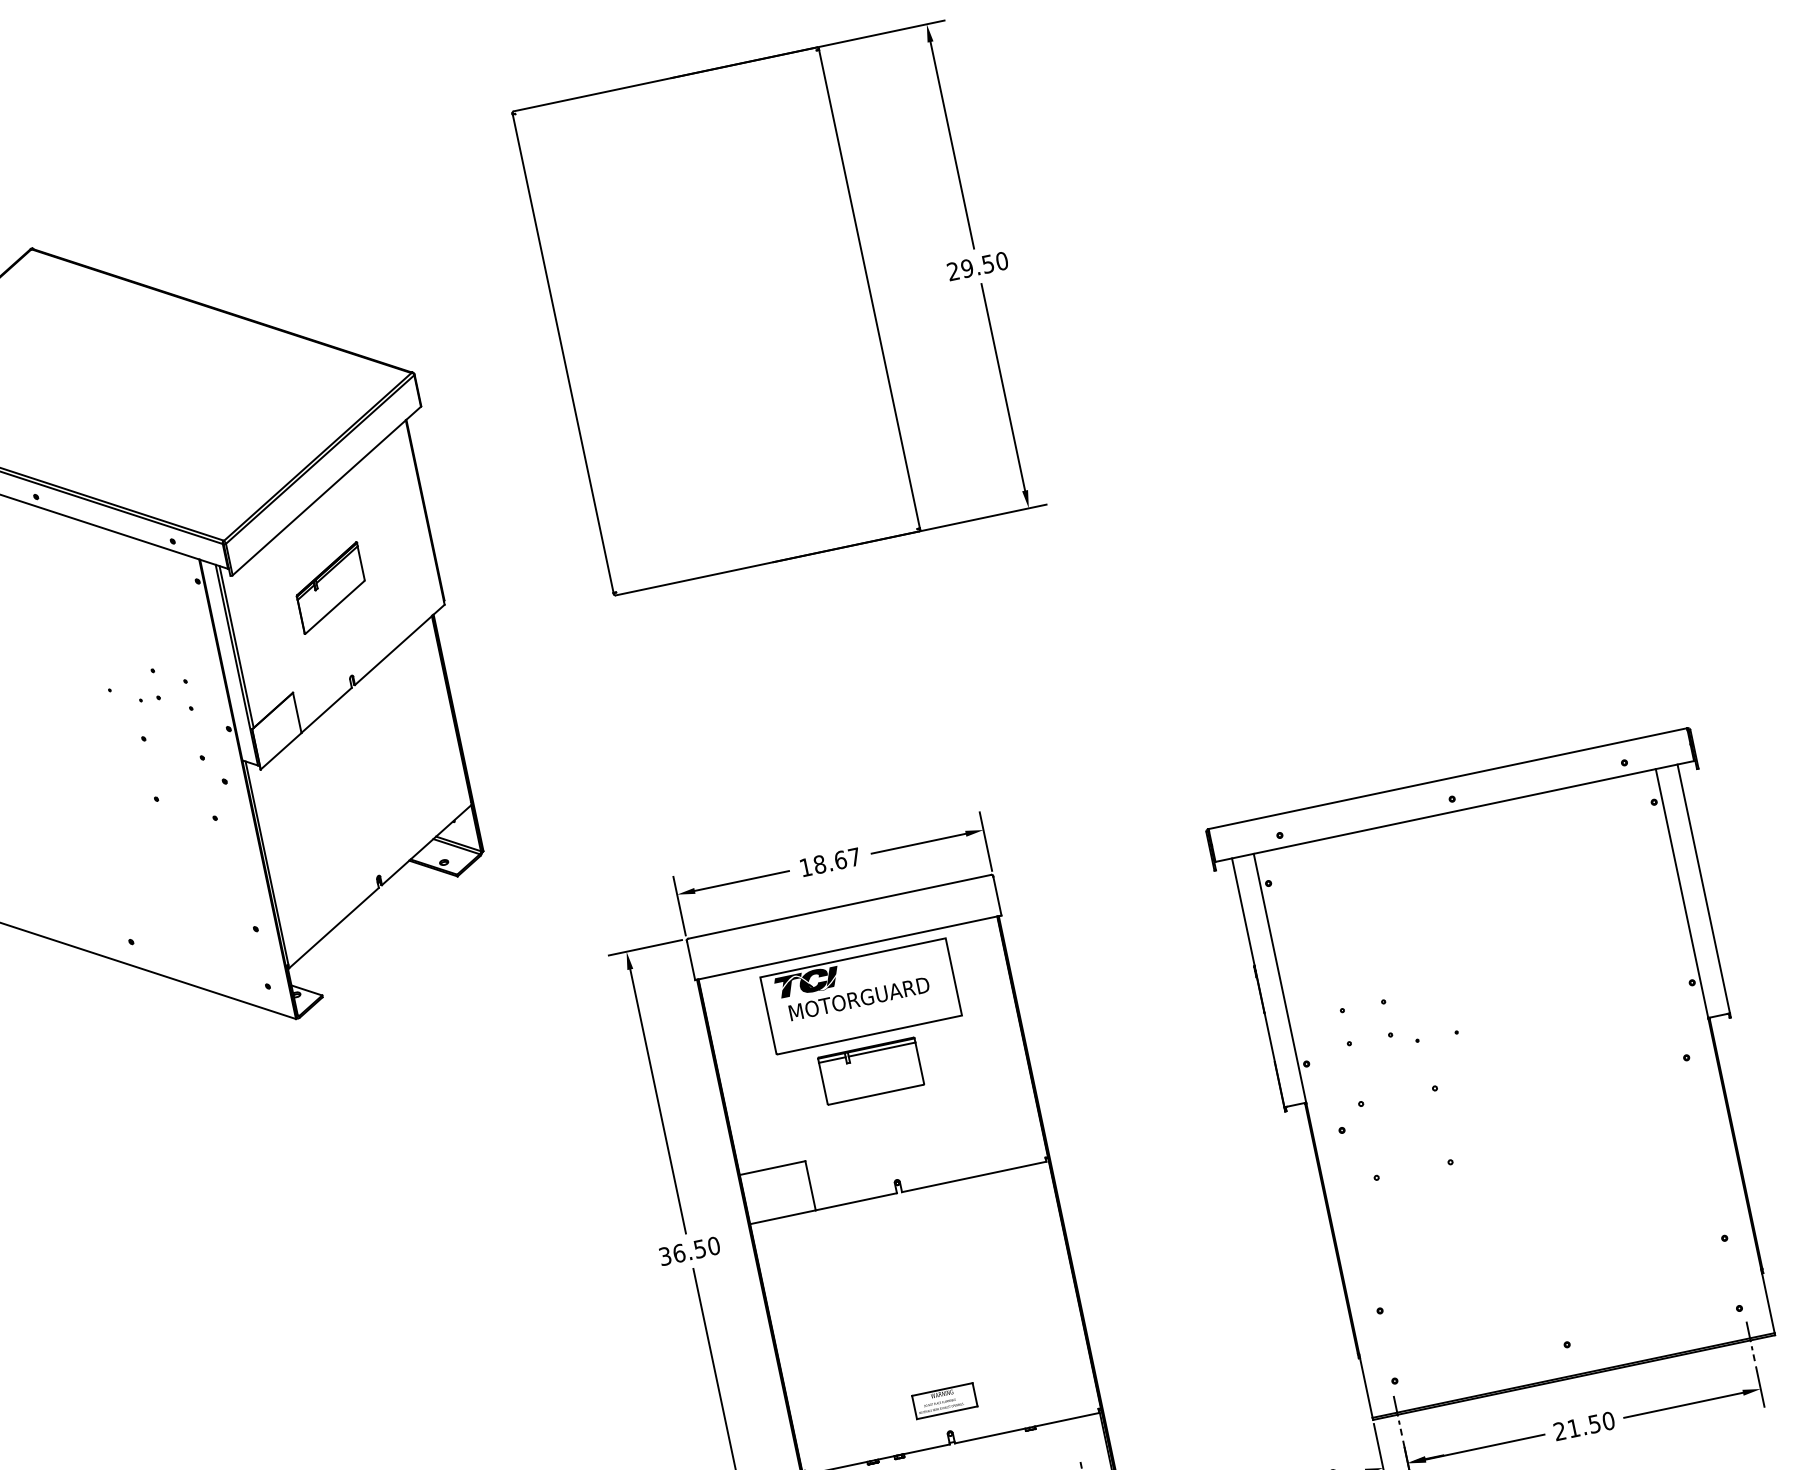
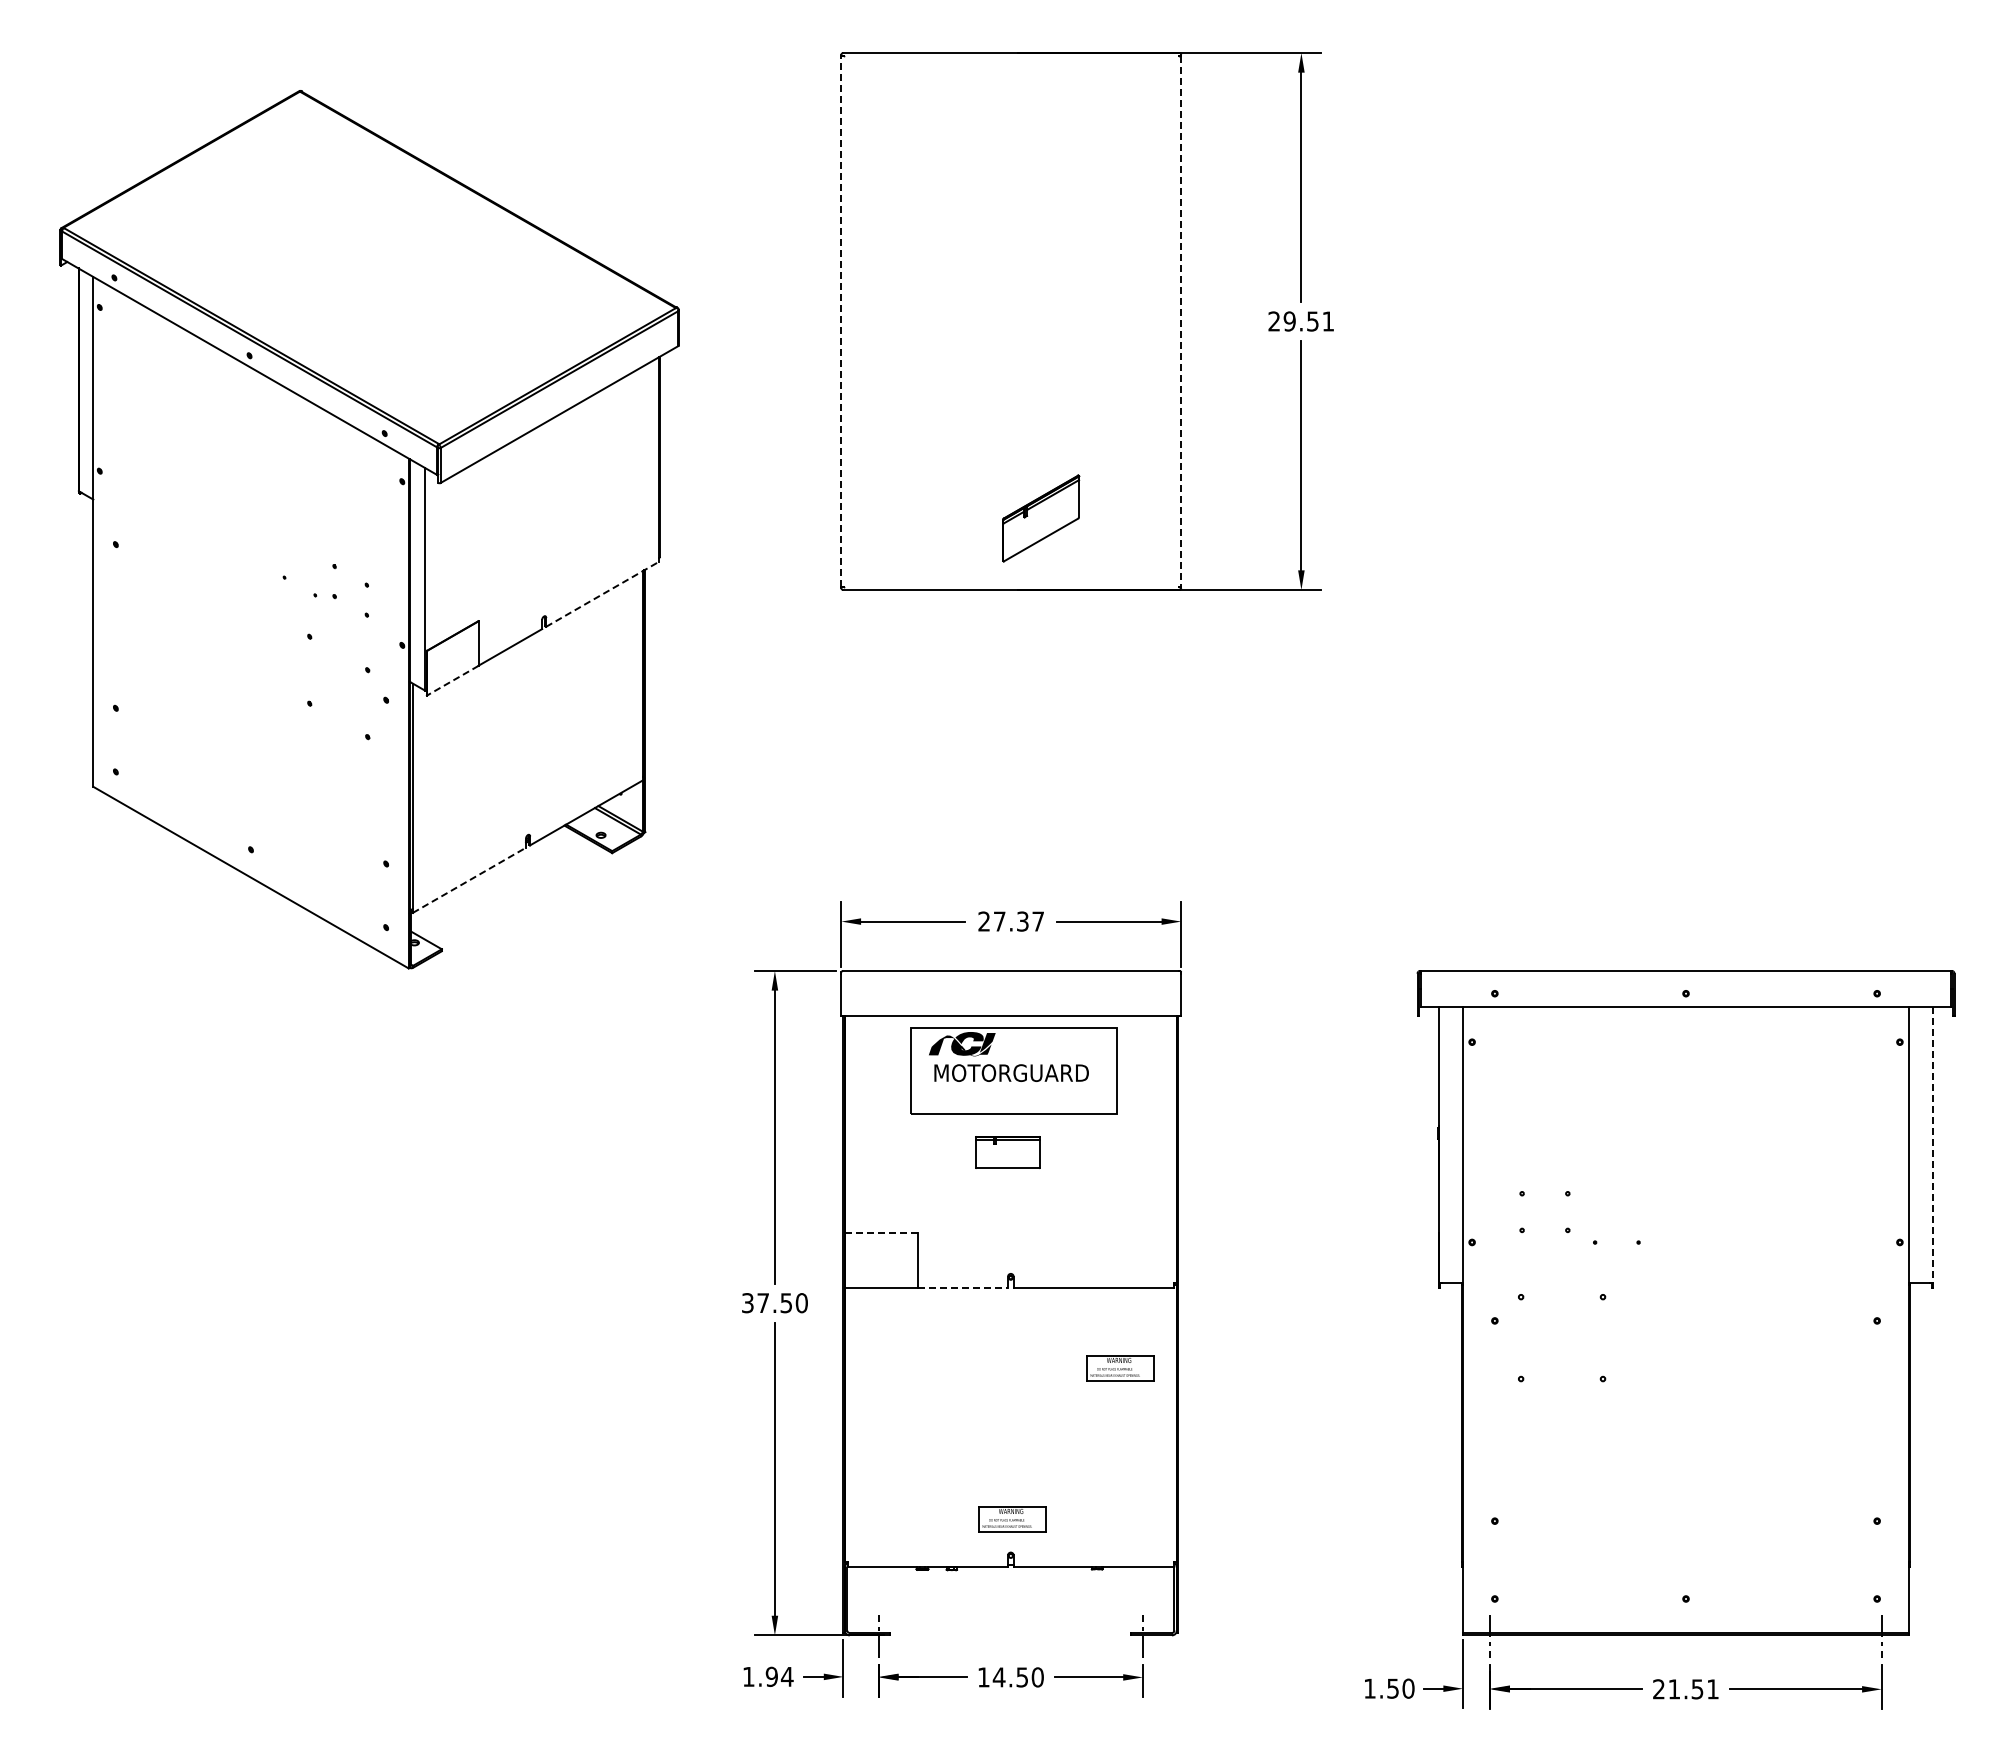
text: (1002, 261) -> (1328, 321), 29.50 -> 29.51
line: (869, 289) -> (1181, 322), solid -> dashed
line: (563, 353) -> (841, 321), solid -> dashed
part: (331, 588) -> (1041, 518), moved
line: (400, 644) -> (603, 593), solid -> dashed
line: (236, 646) -> (428, 559), removed
line: (280, 751) -> (452, 680), solid -> dashed
text: (823, 863) -> (1003, 921), 18.67 -> 27.37
line: (1704, 889) -> (1933, 1145), solid -> dashed
line: (334, 928) -> (469, 880), solid -> dashed
fill: (788, 981) -> (940, 1038), removed
part: (870, 1071) -> (1007, 1152), size x0.6
line: (773, 1167) -> (882, 1233), solid -> dashed
line: (856, 1201) -> (963, 1287), solid -> dashed
part: (1013, 1244) -> (1120, 1368), added
text: (679, 1253) -> (763, 1303), 36.50 -> 37.50
text: (1609, 1421) -> (1713, 1689), 21.50 -> 21.51

